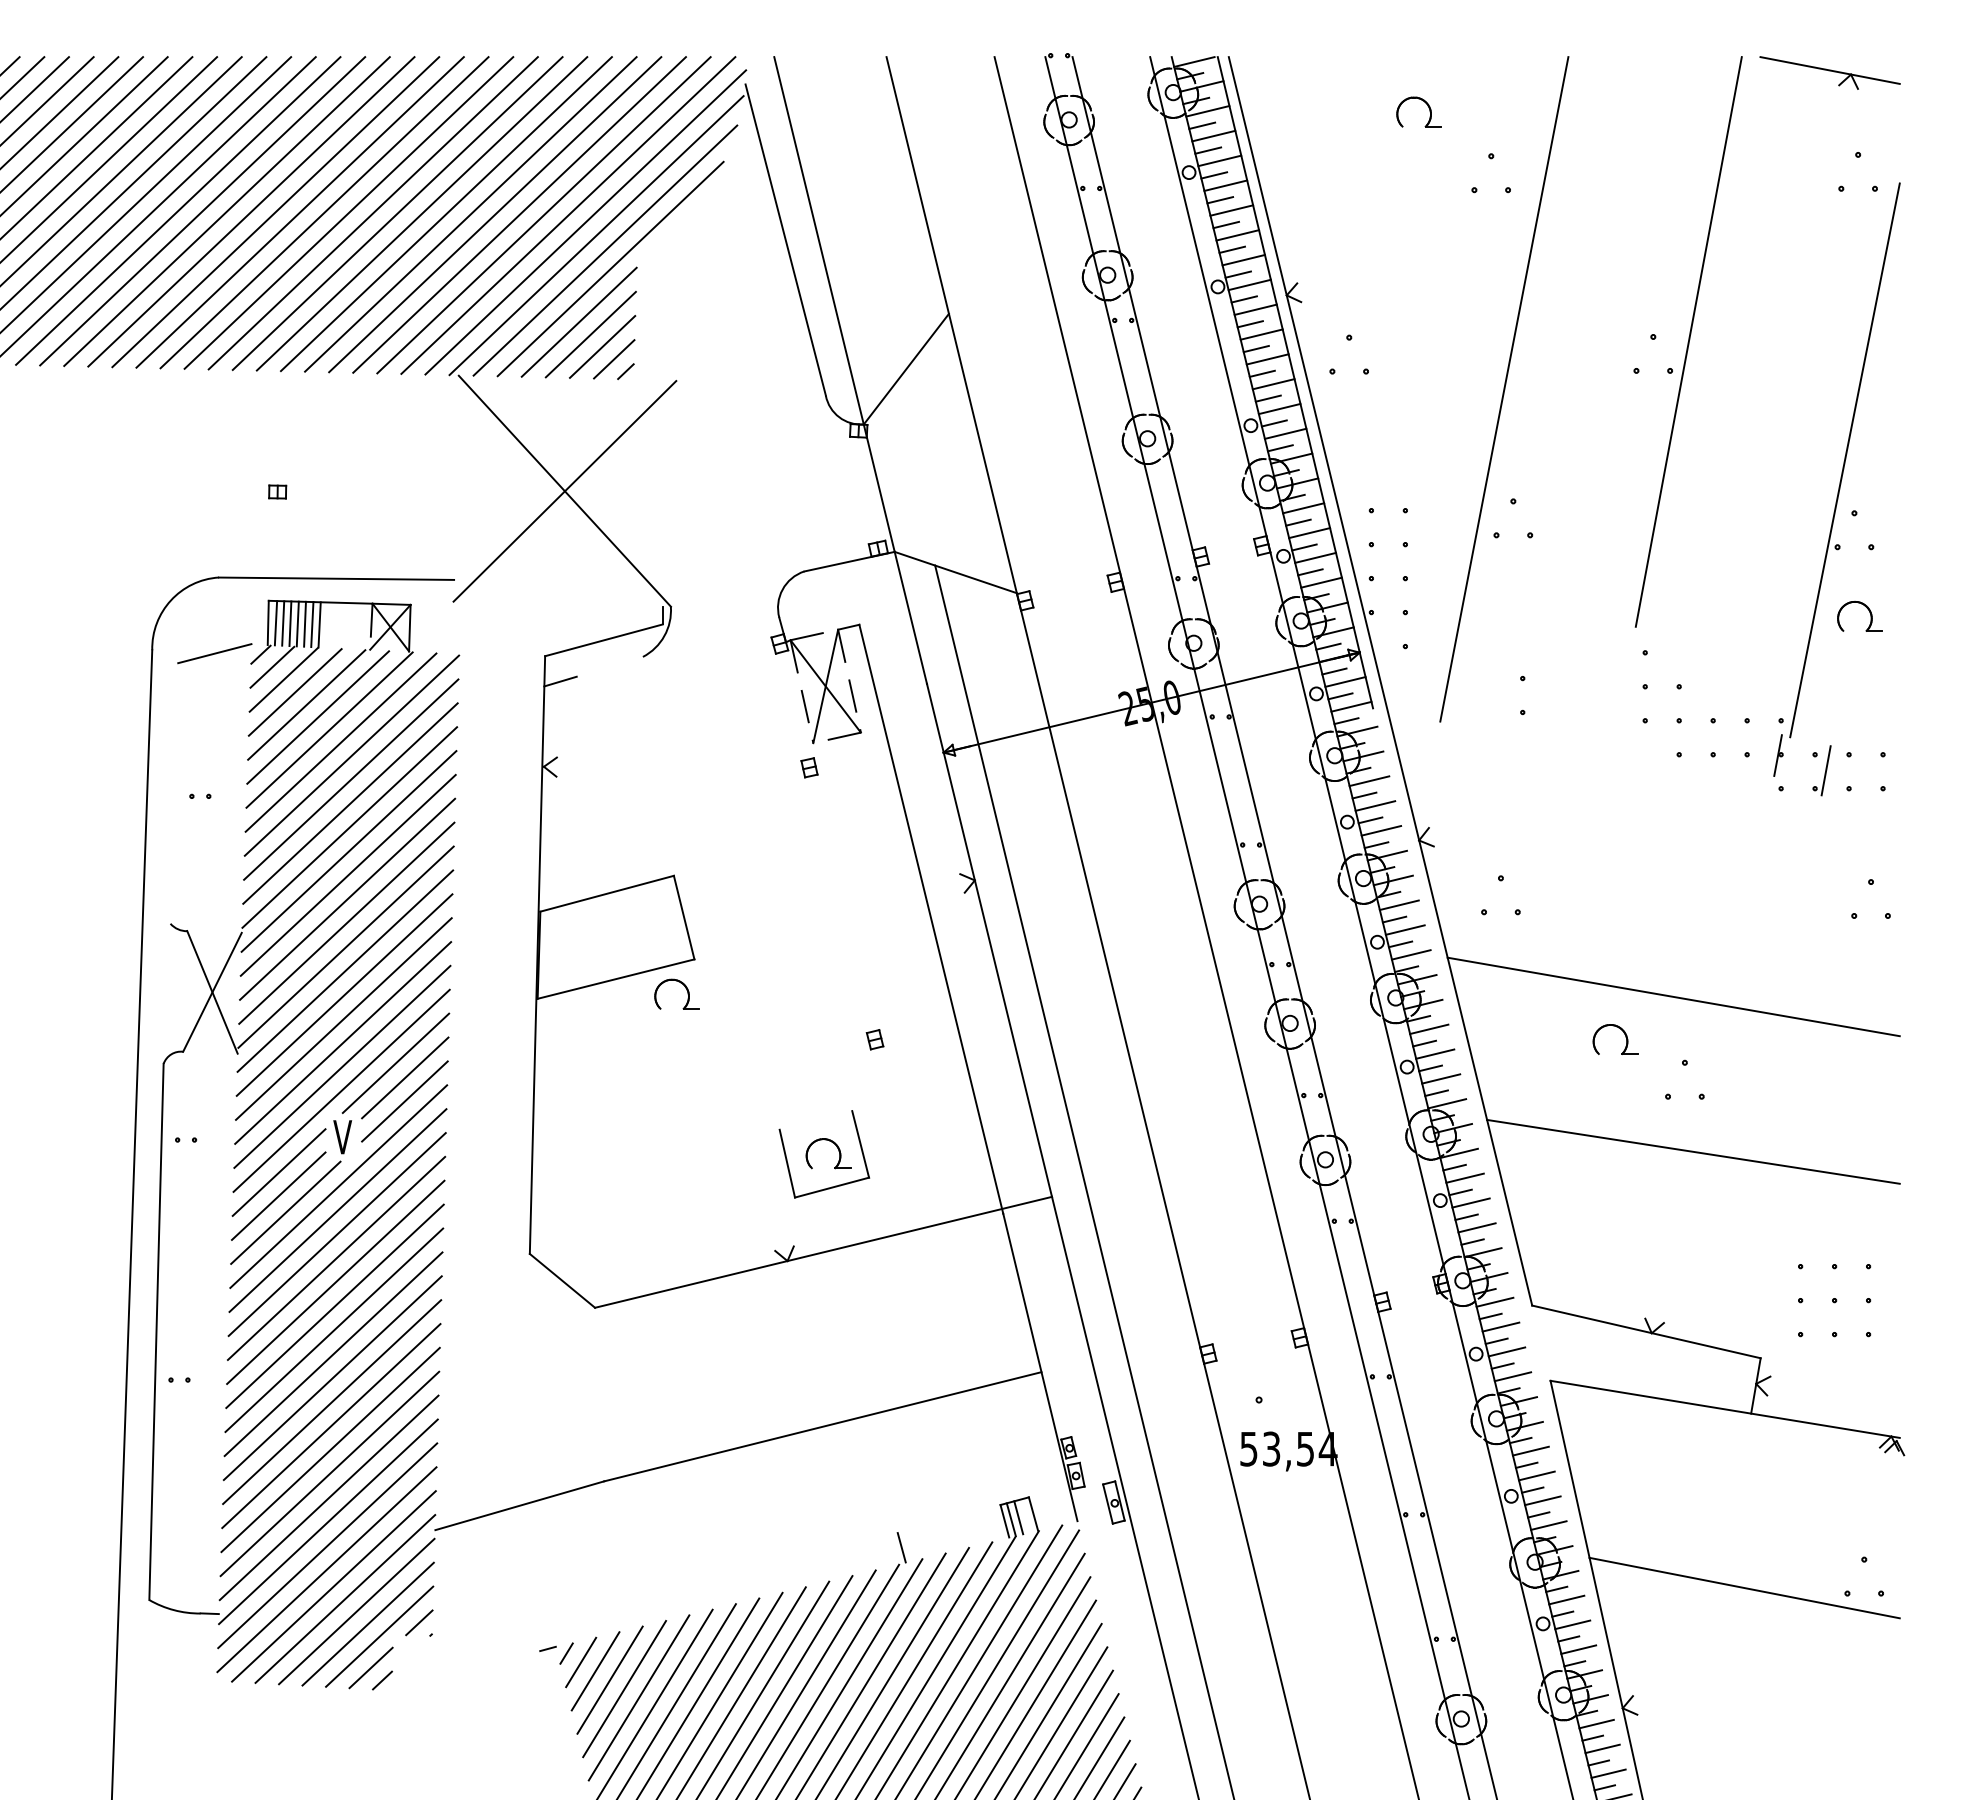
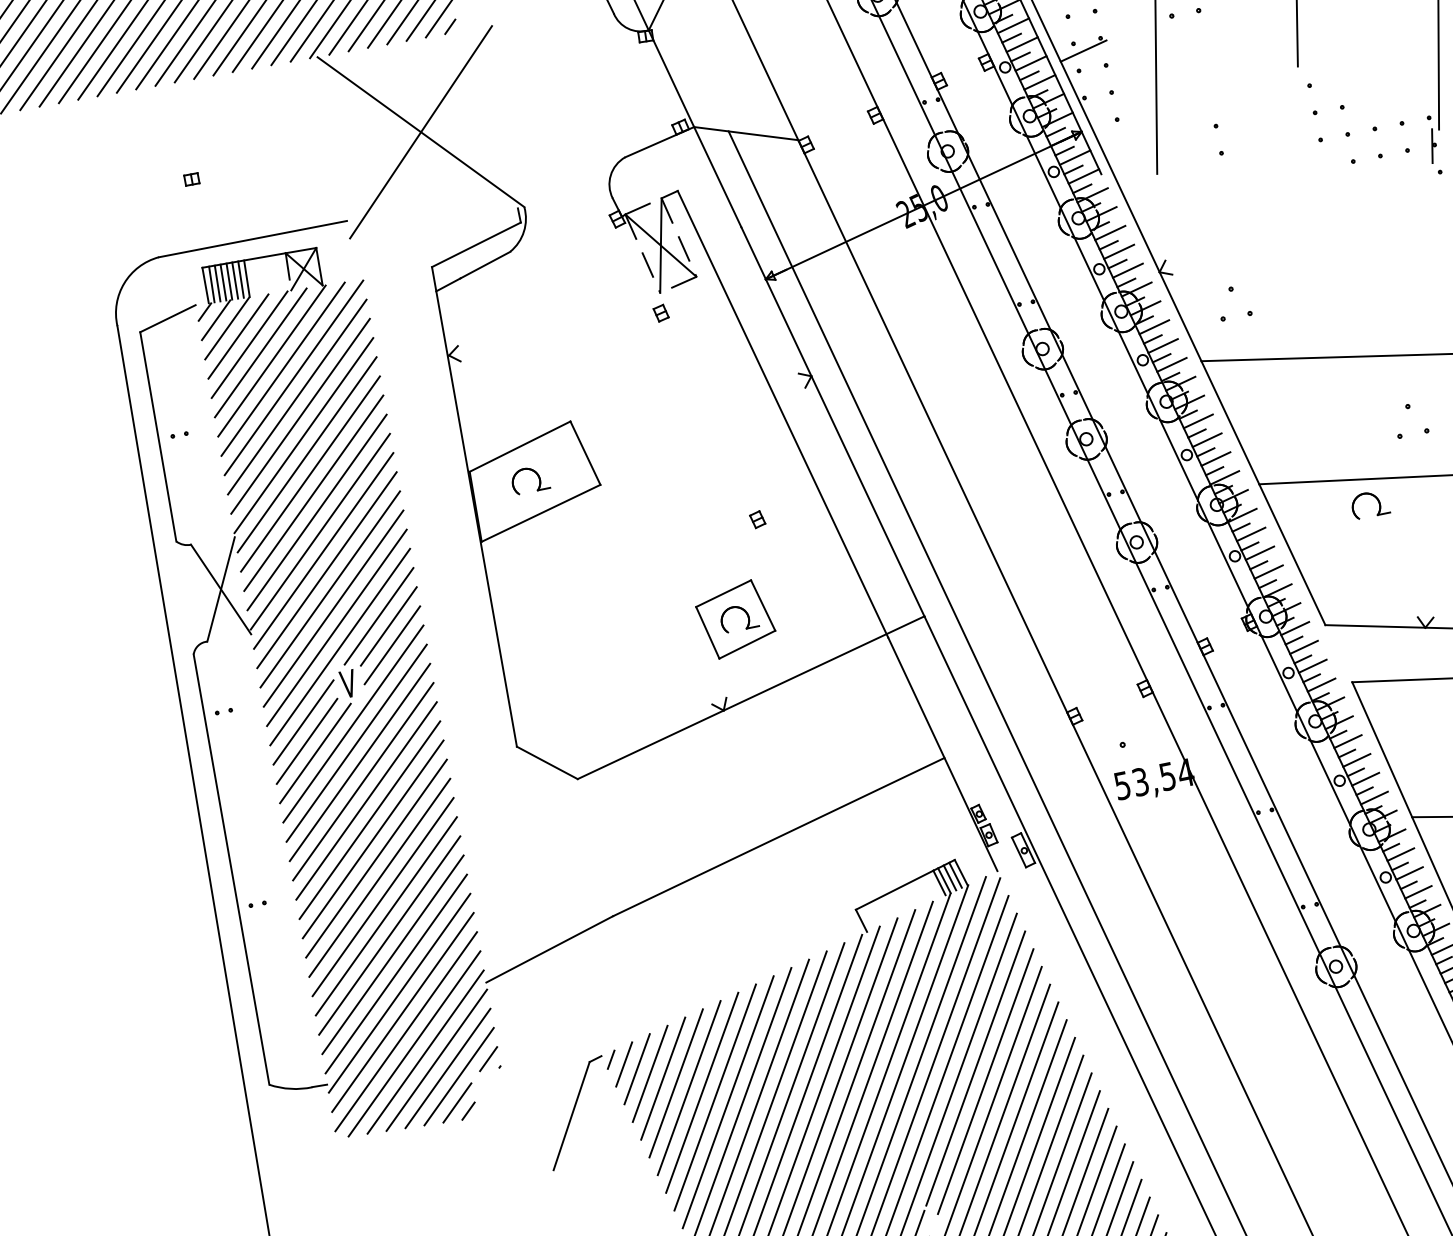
line: (1381, 555) -> (1083, 50), added
line: (609, 666) -> (485, 264), added
line: (174, 793) -> (158, 436), added
part: (685, 988) -> (535, 473), moved
part: (1625, 1037) -> (1377, 501), moved
line: (815, 1120) -> (723, 593), added
line: (1025, 1515) -> (955, 875), added
line: (948, 1519) -> (894, 890), added
line: (505, 1711) -> (571, 1115), added

